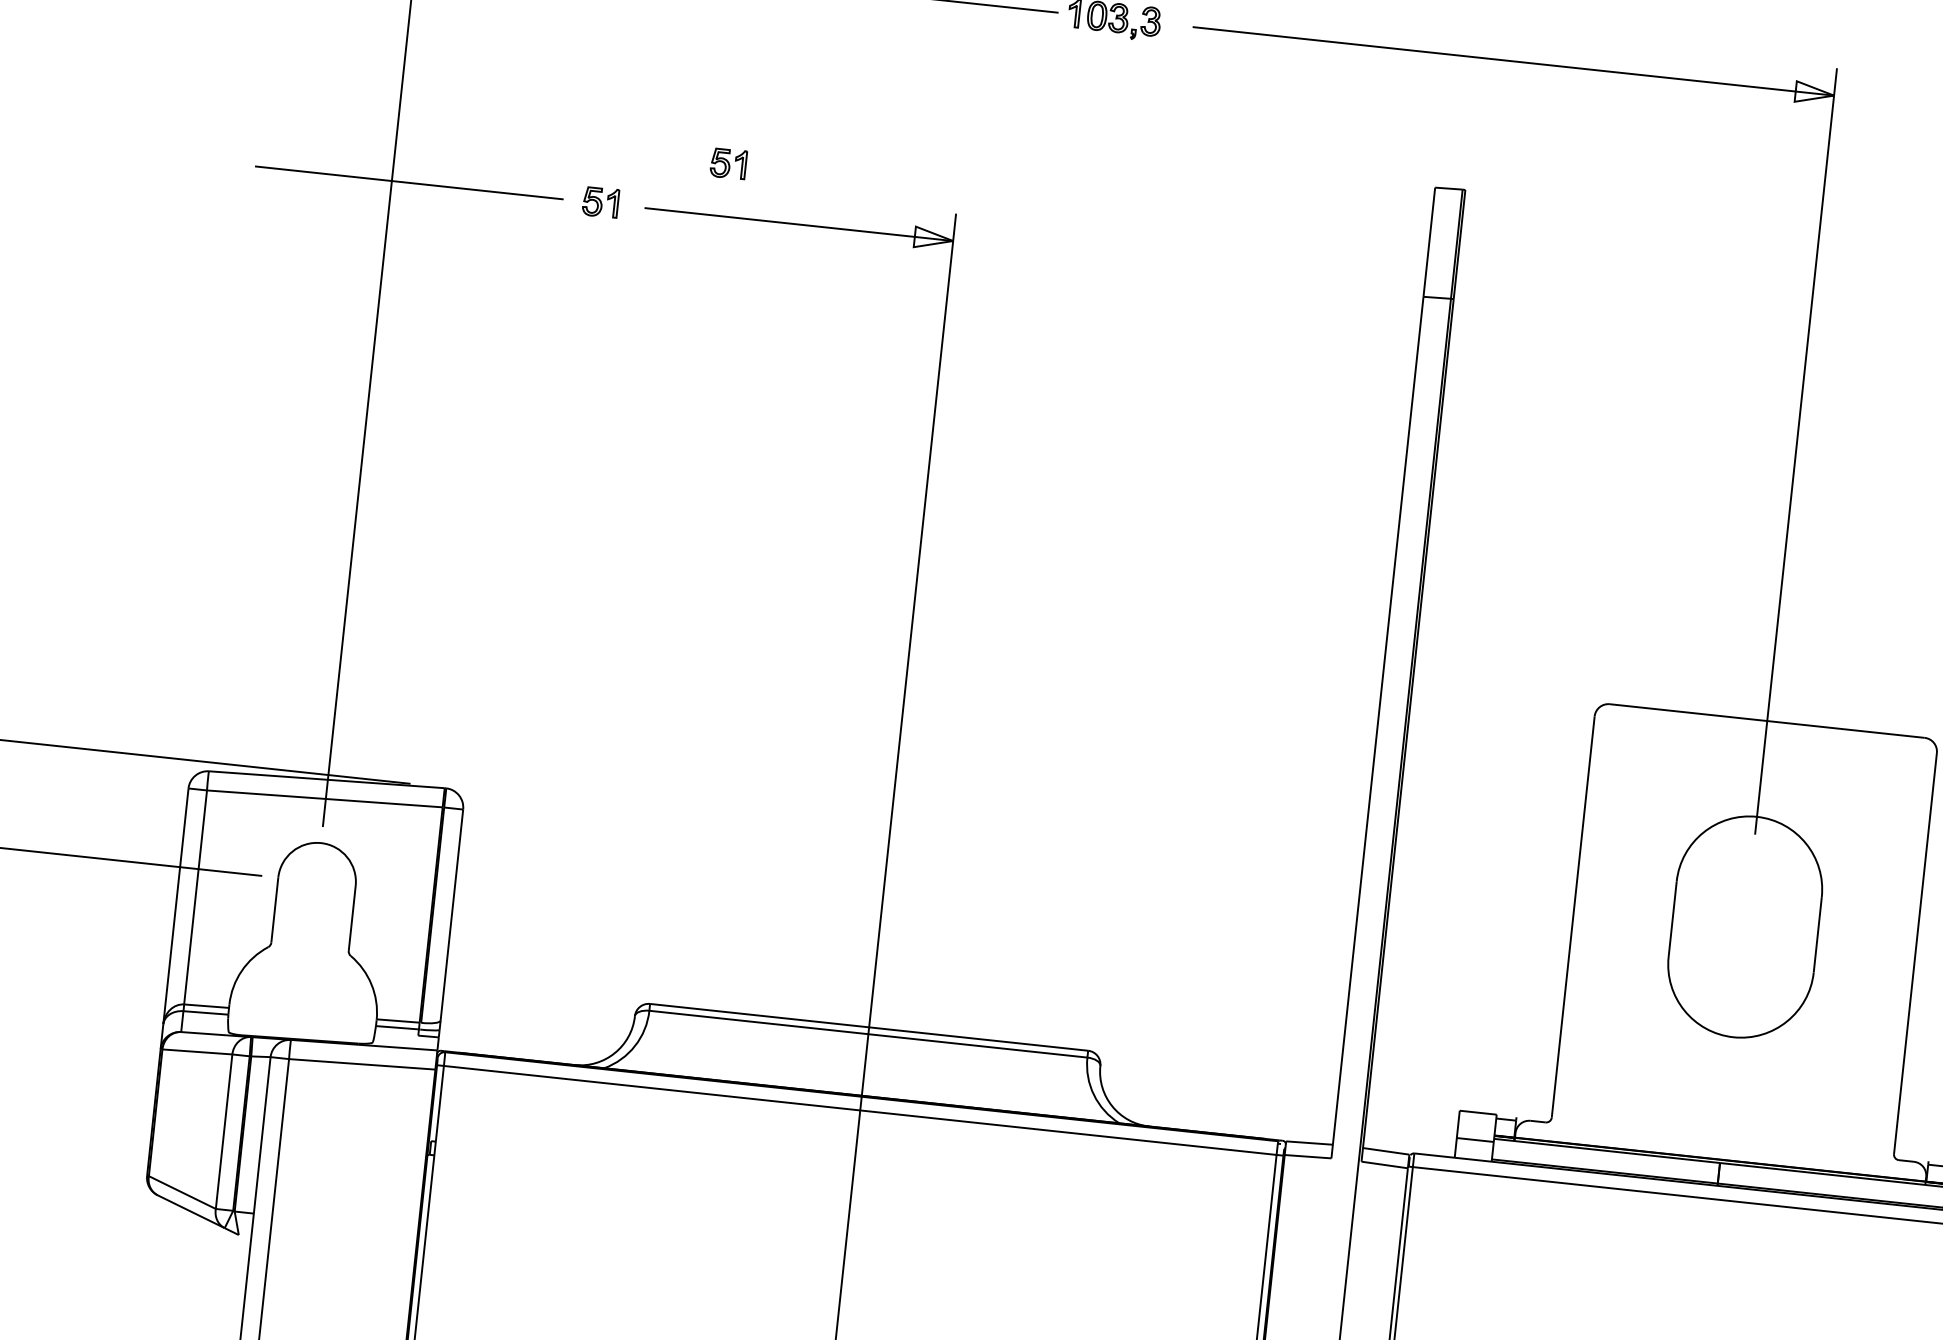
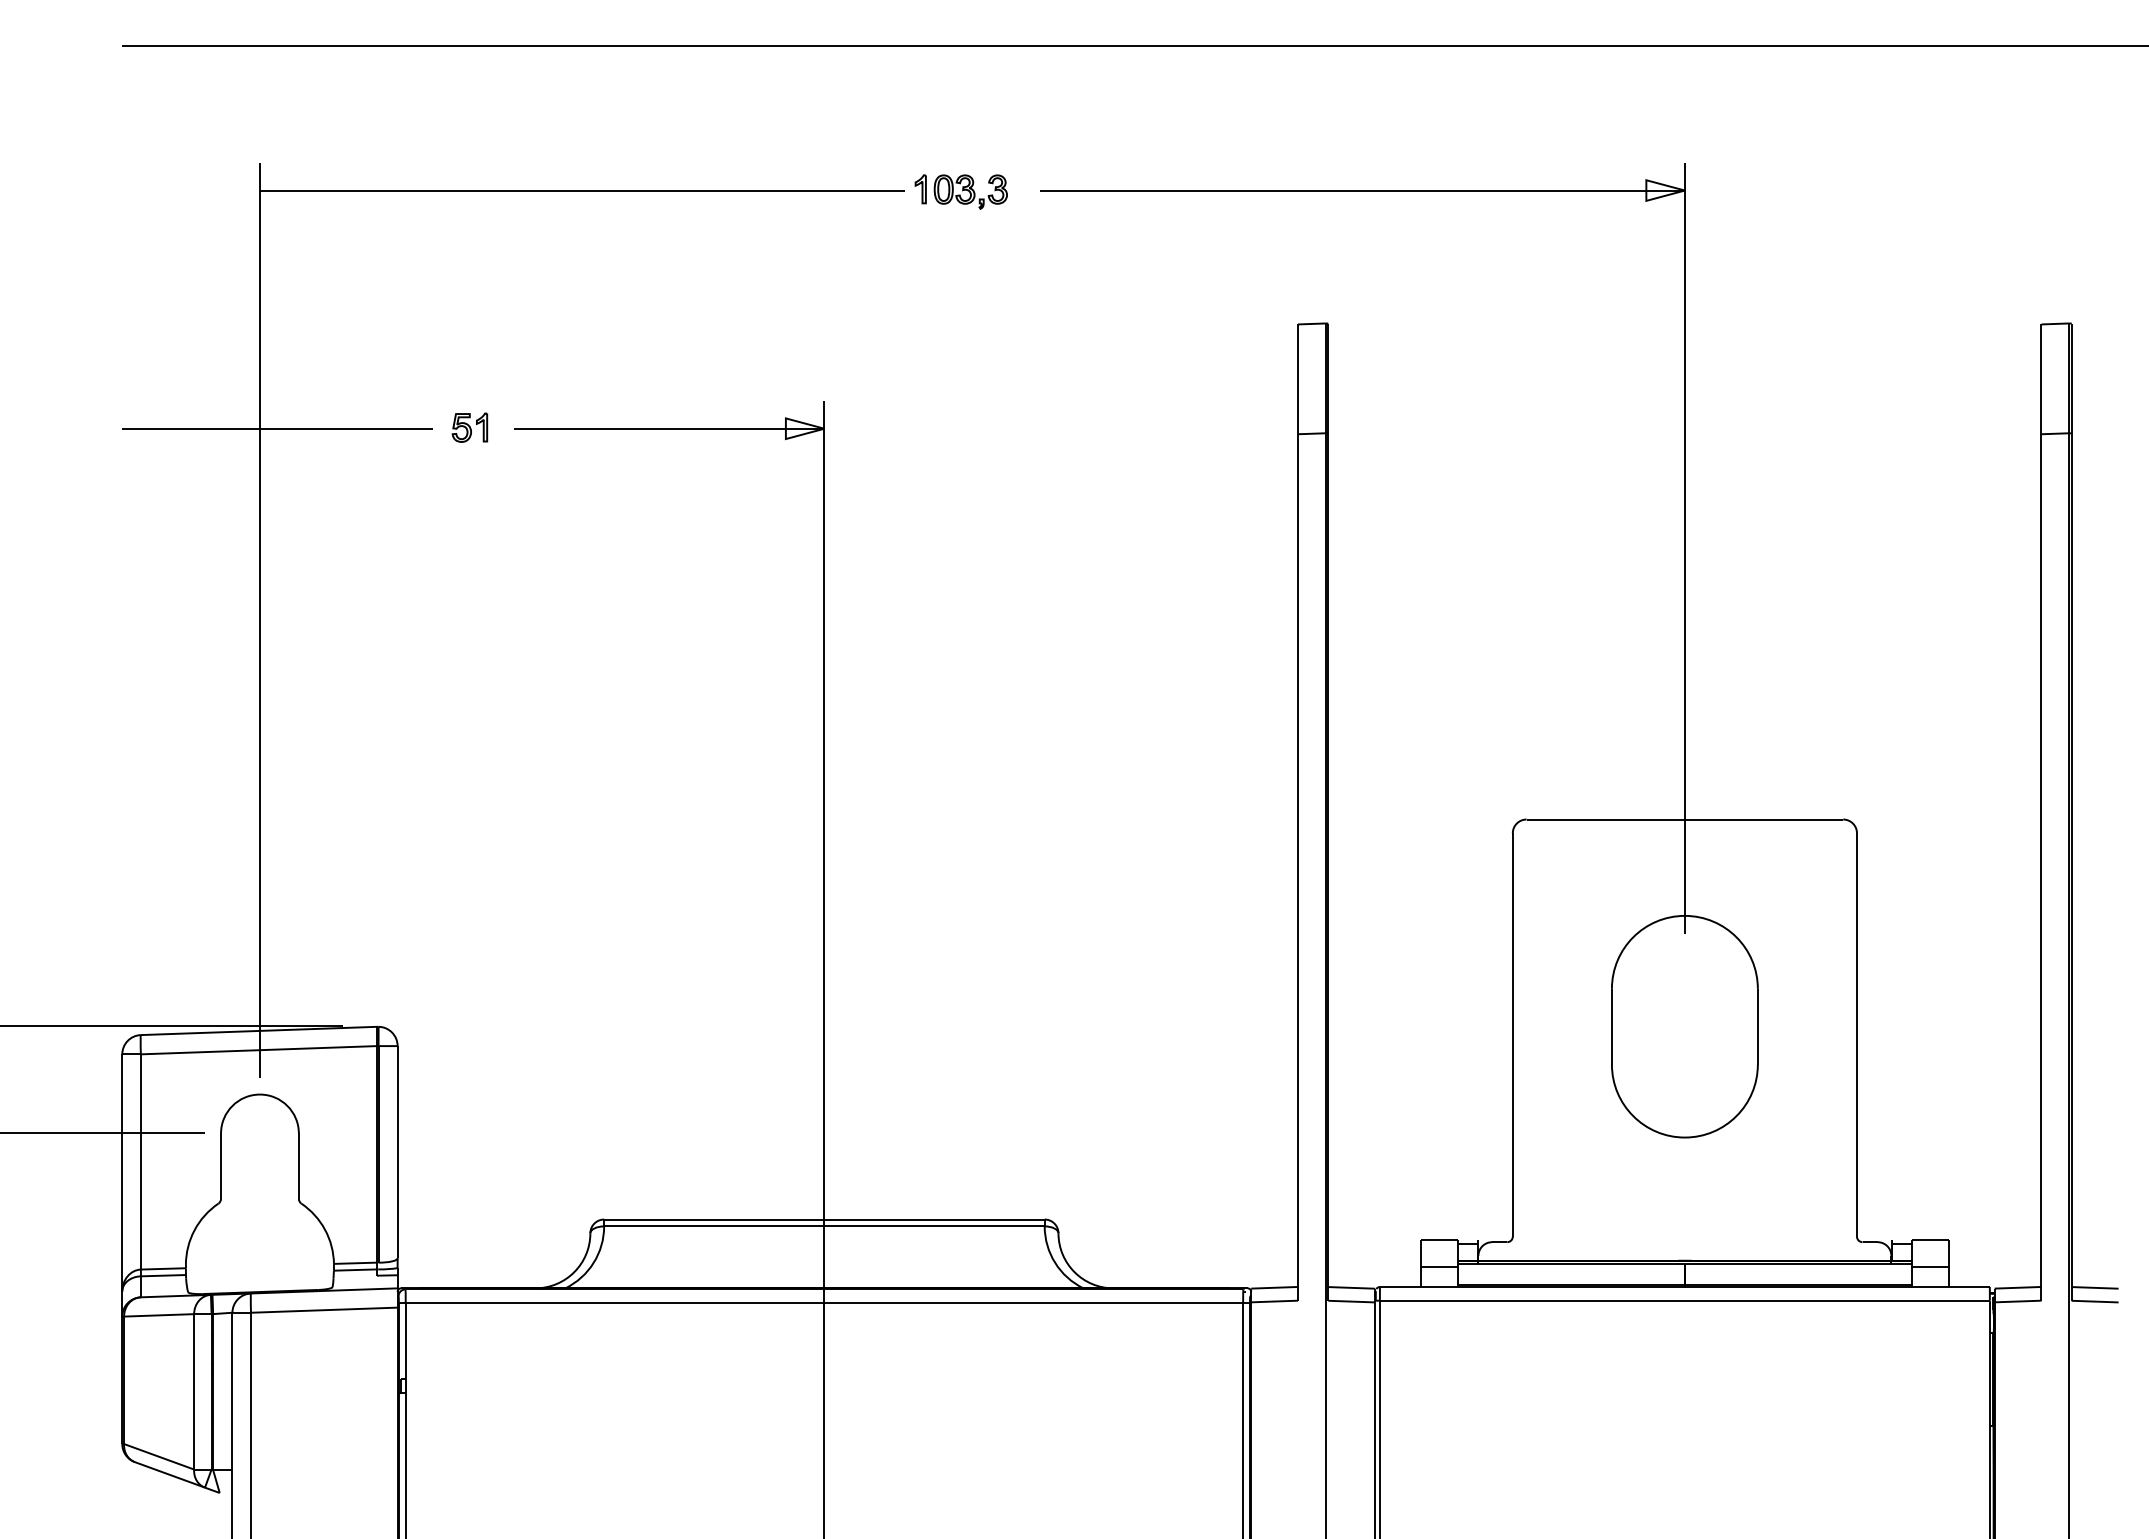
part: (728, 163) -> (592, 375), removed

